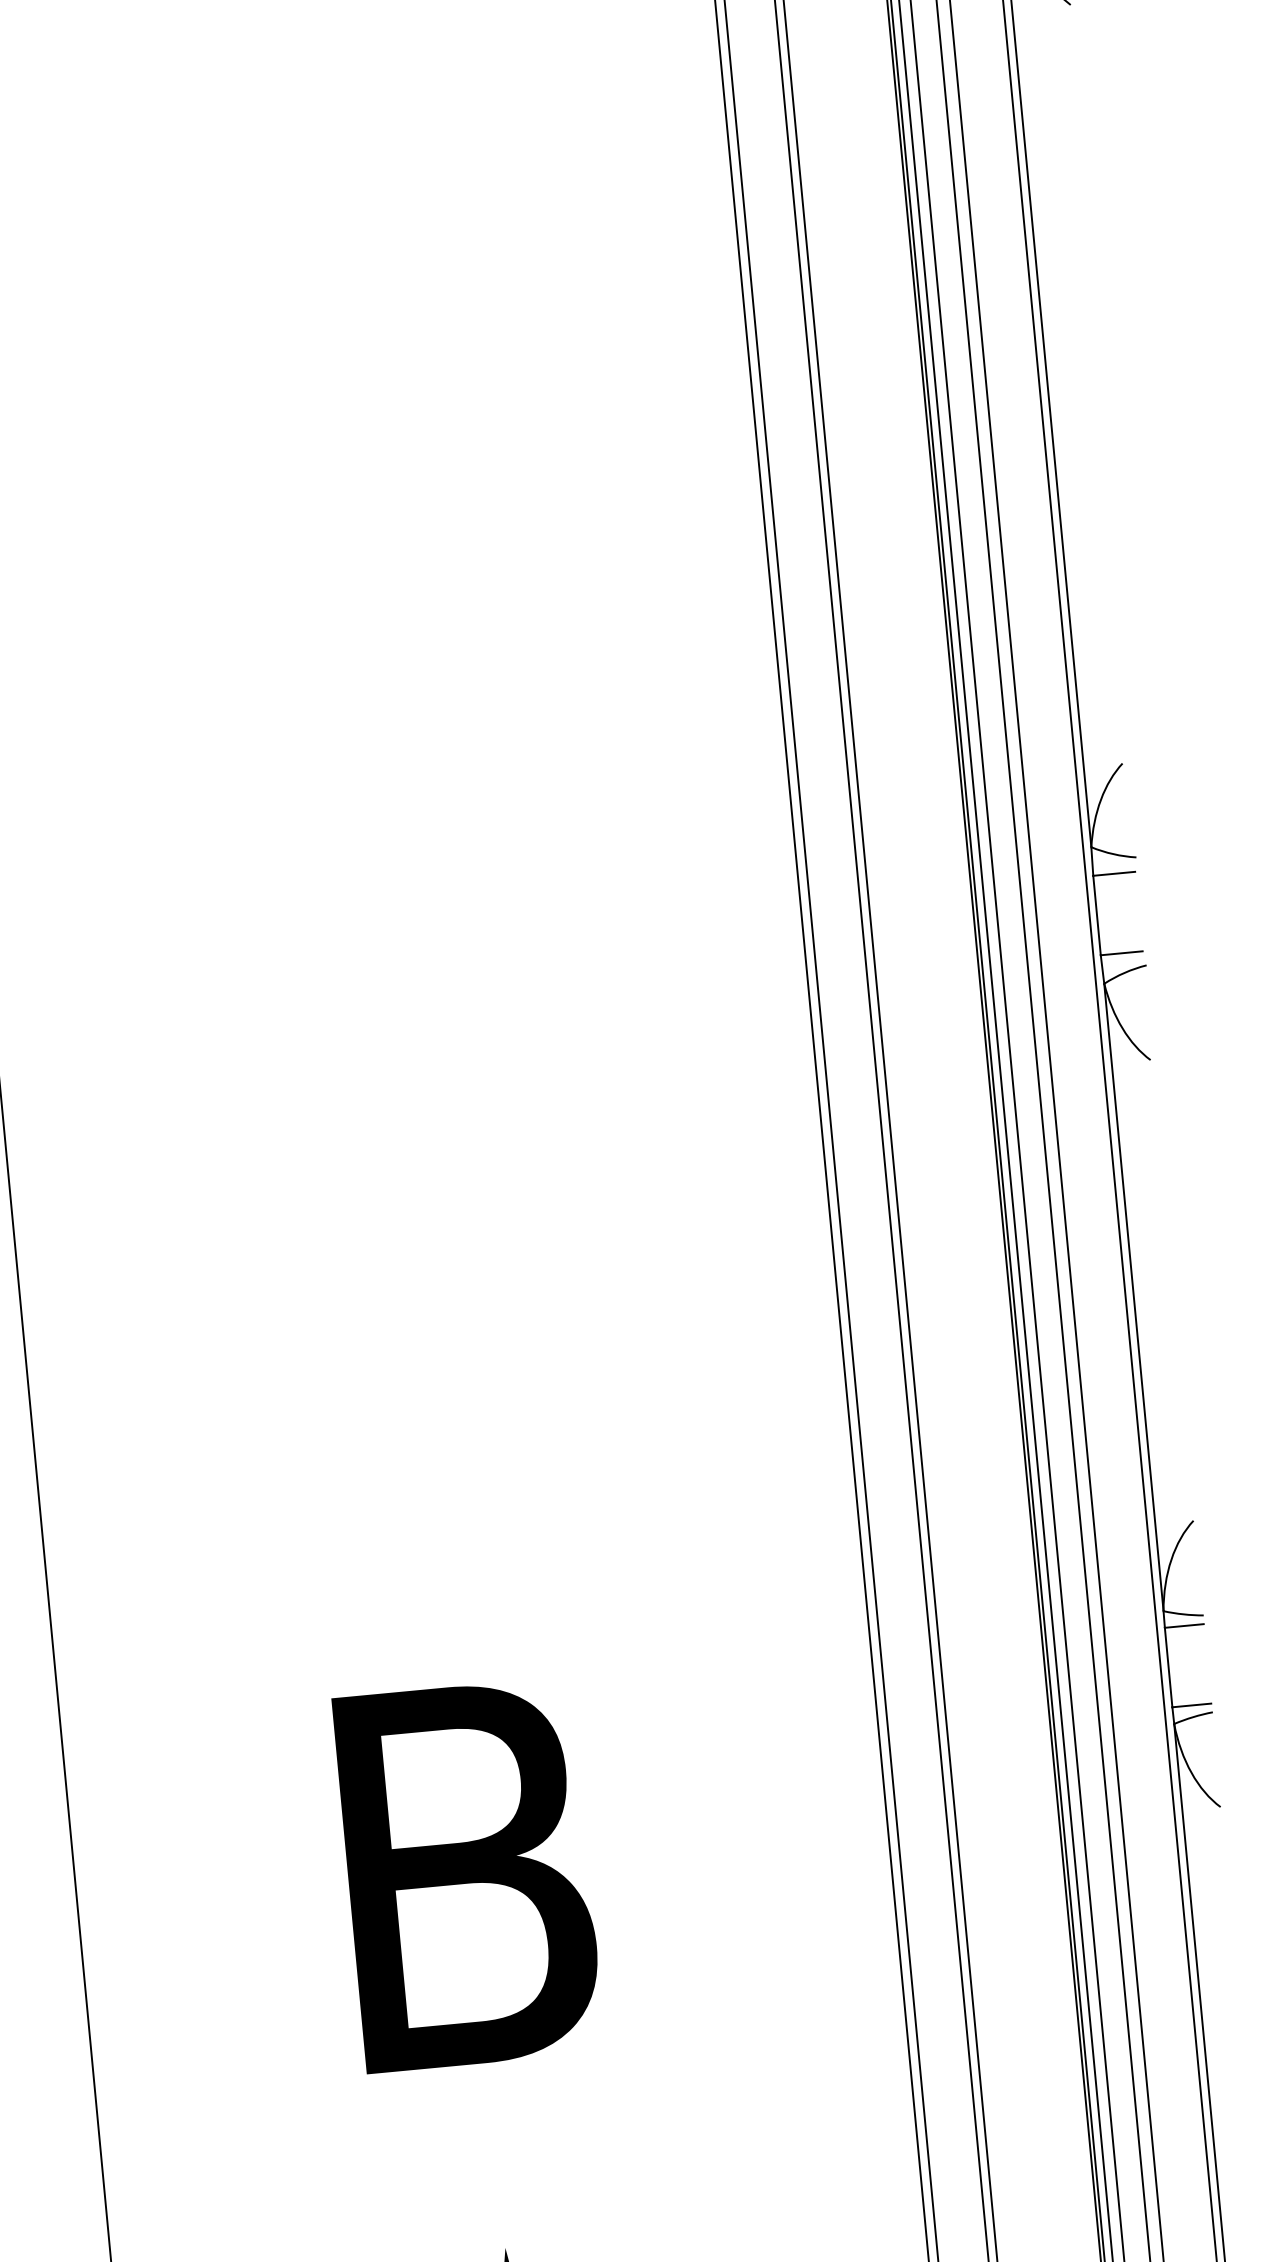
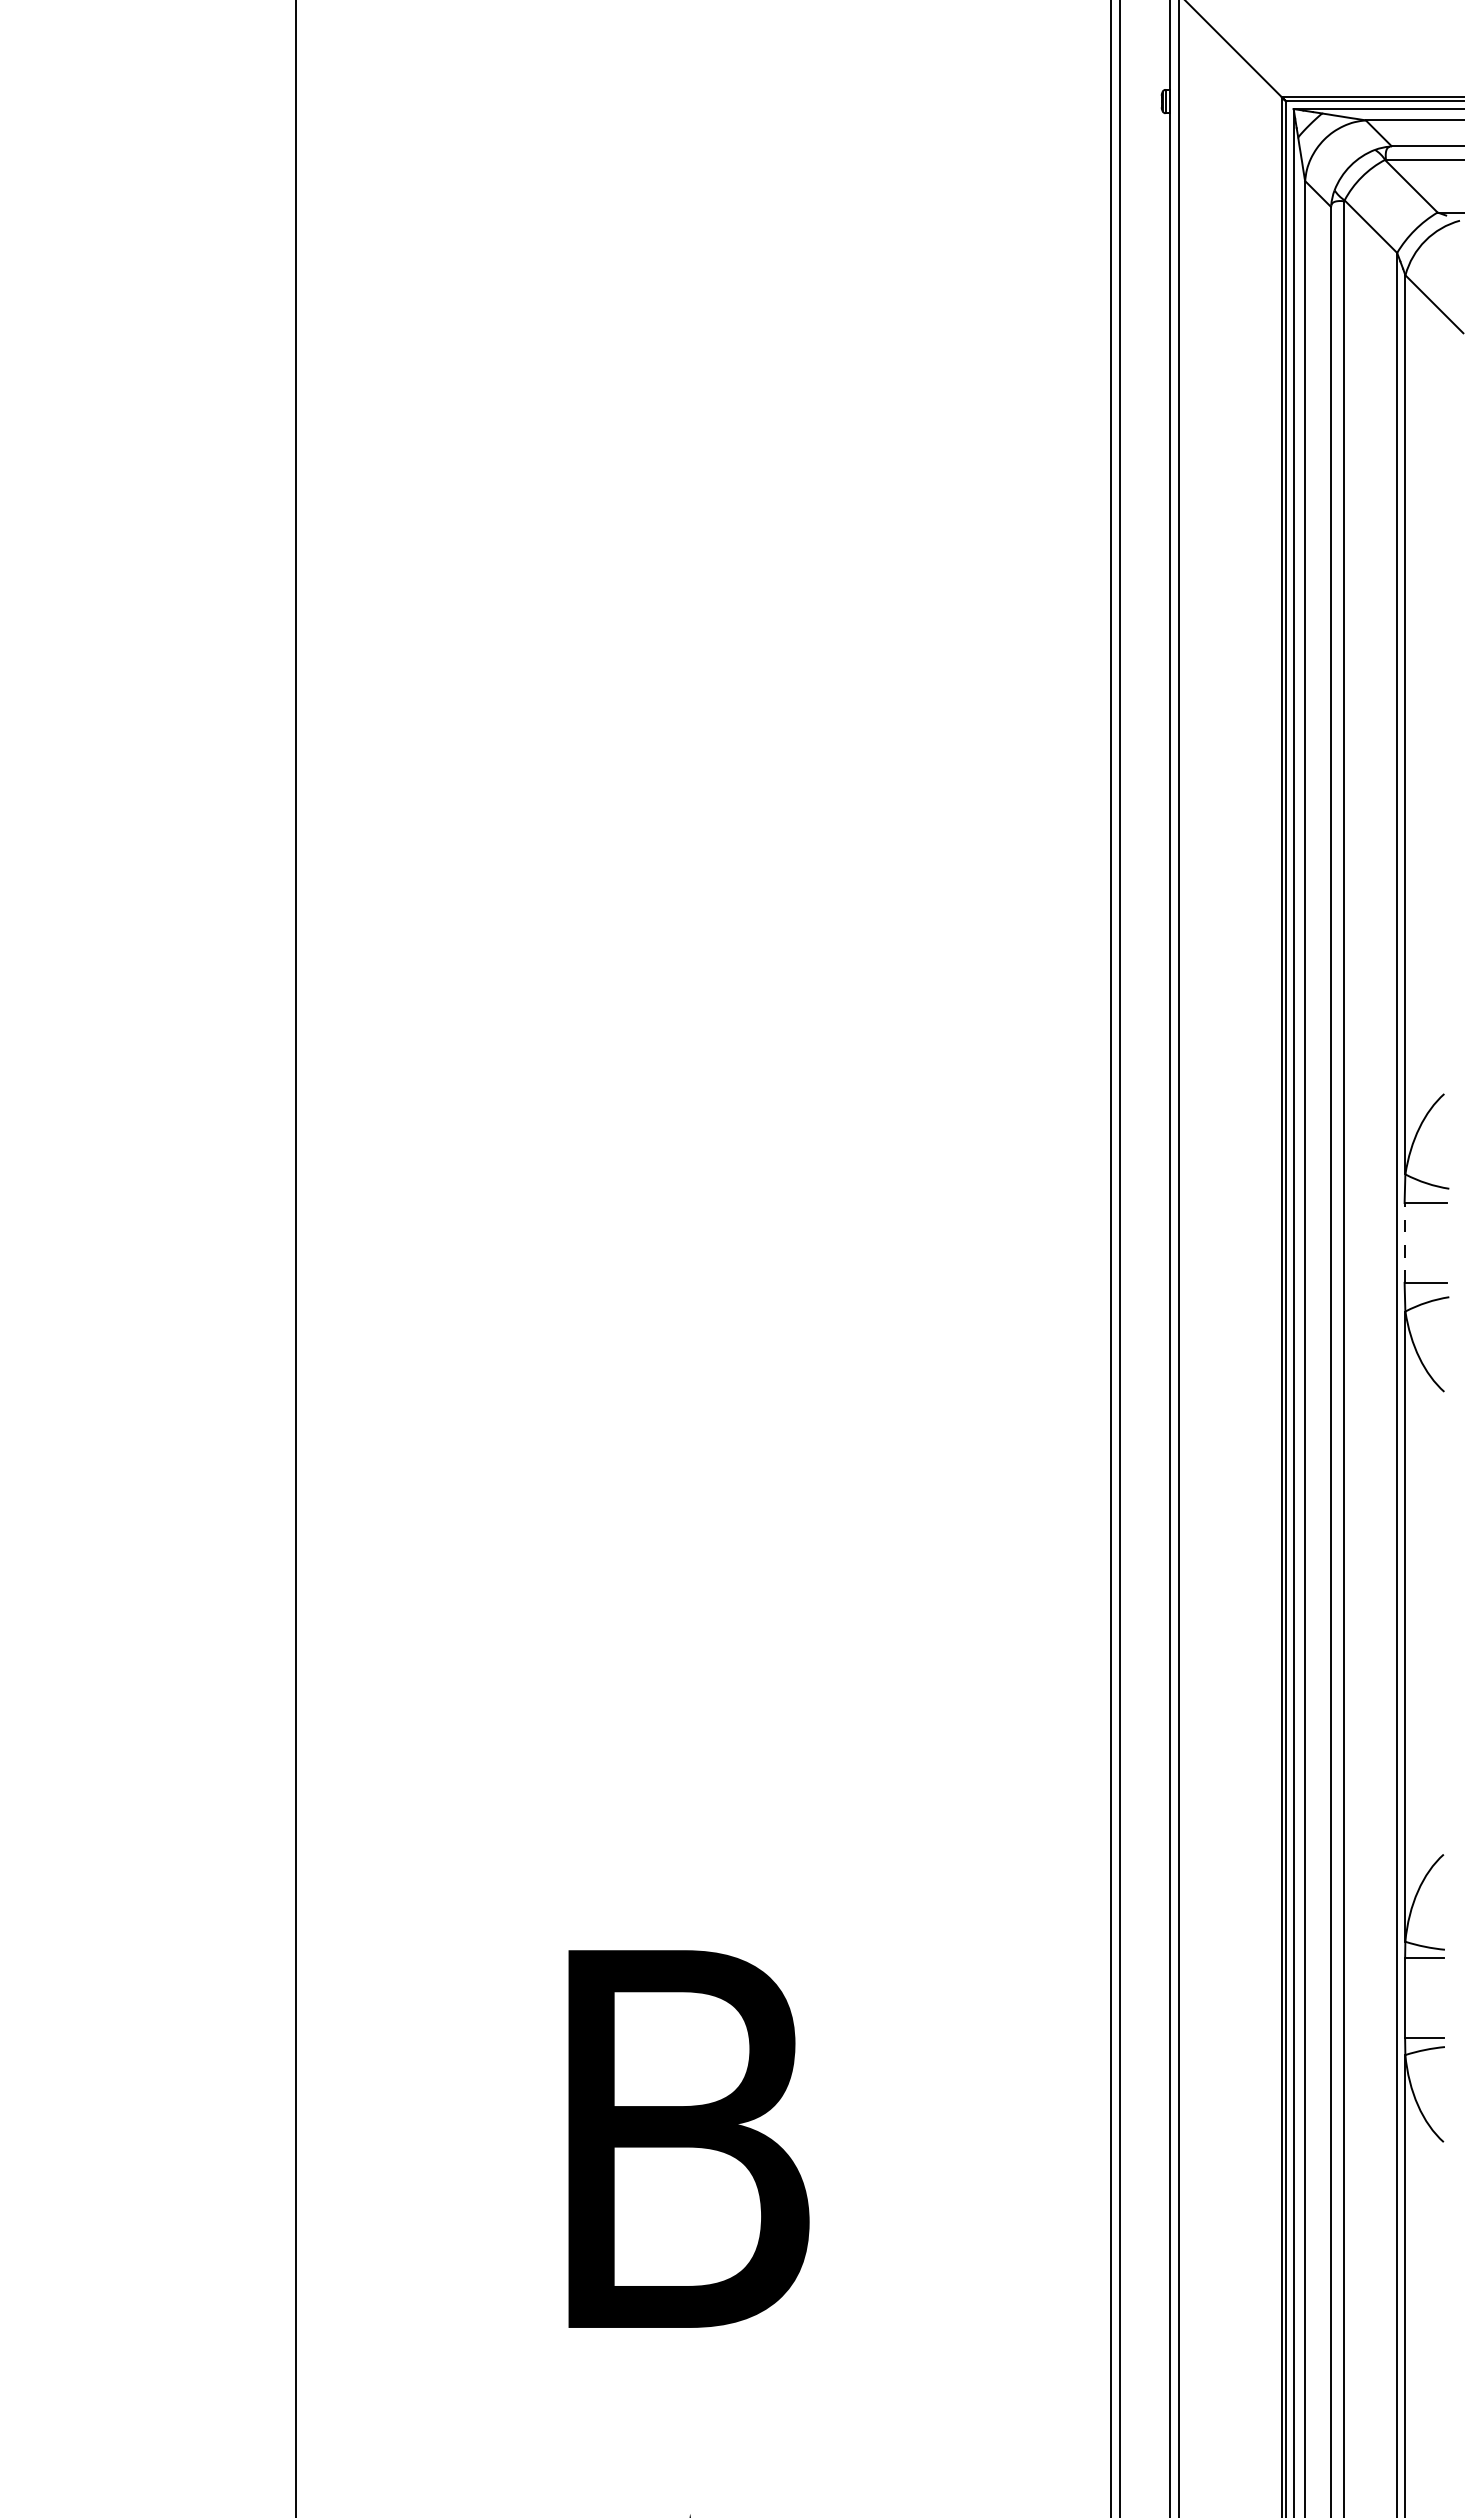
line: (1096, 915) -> (1404, 1242), solid -> dashed

